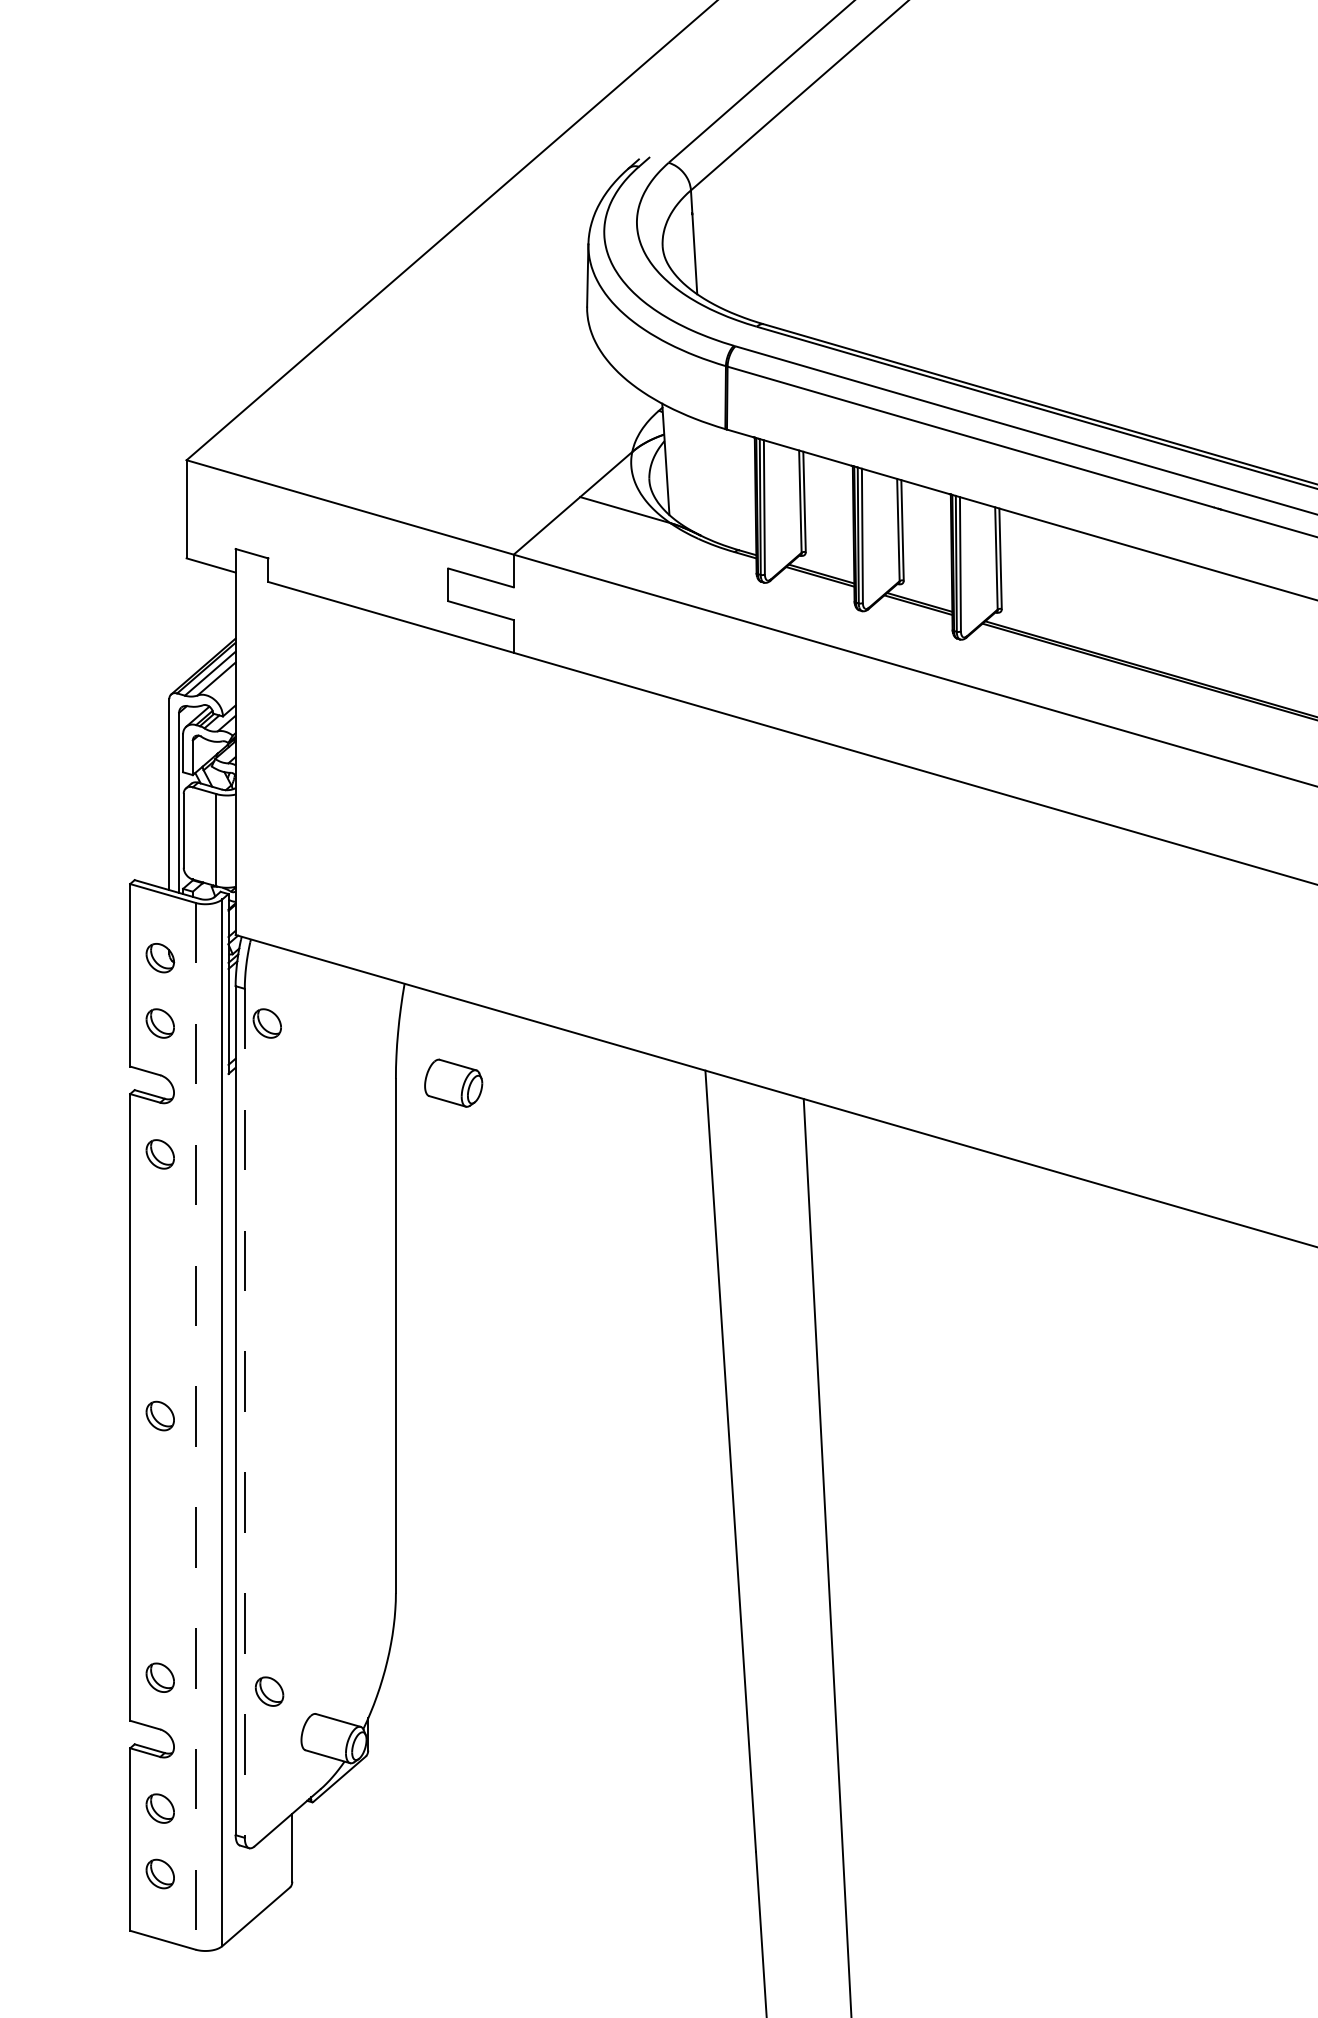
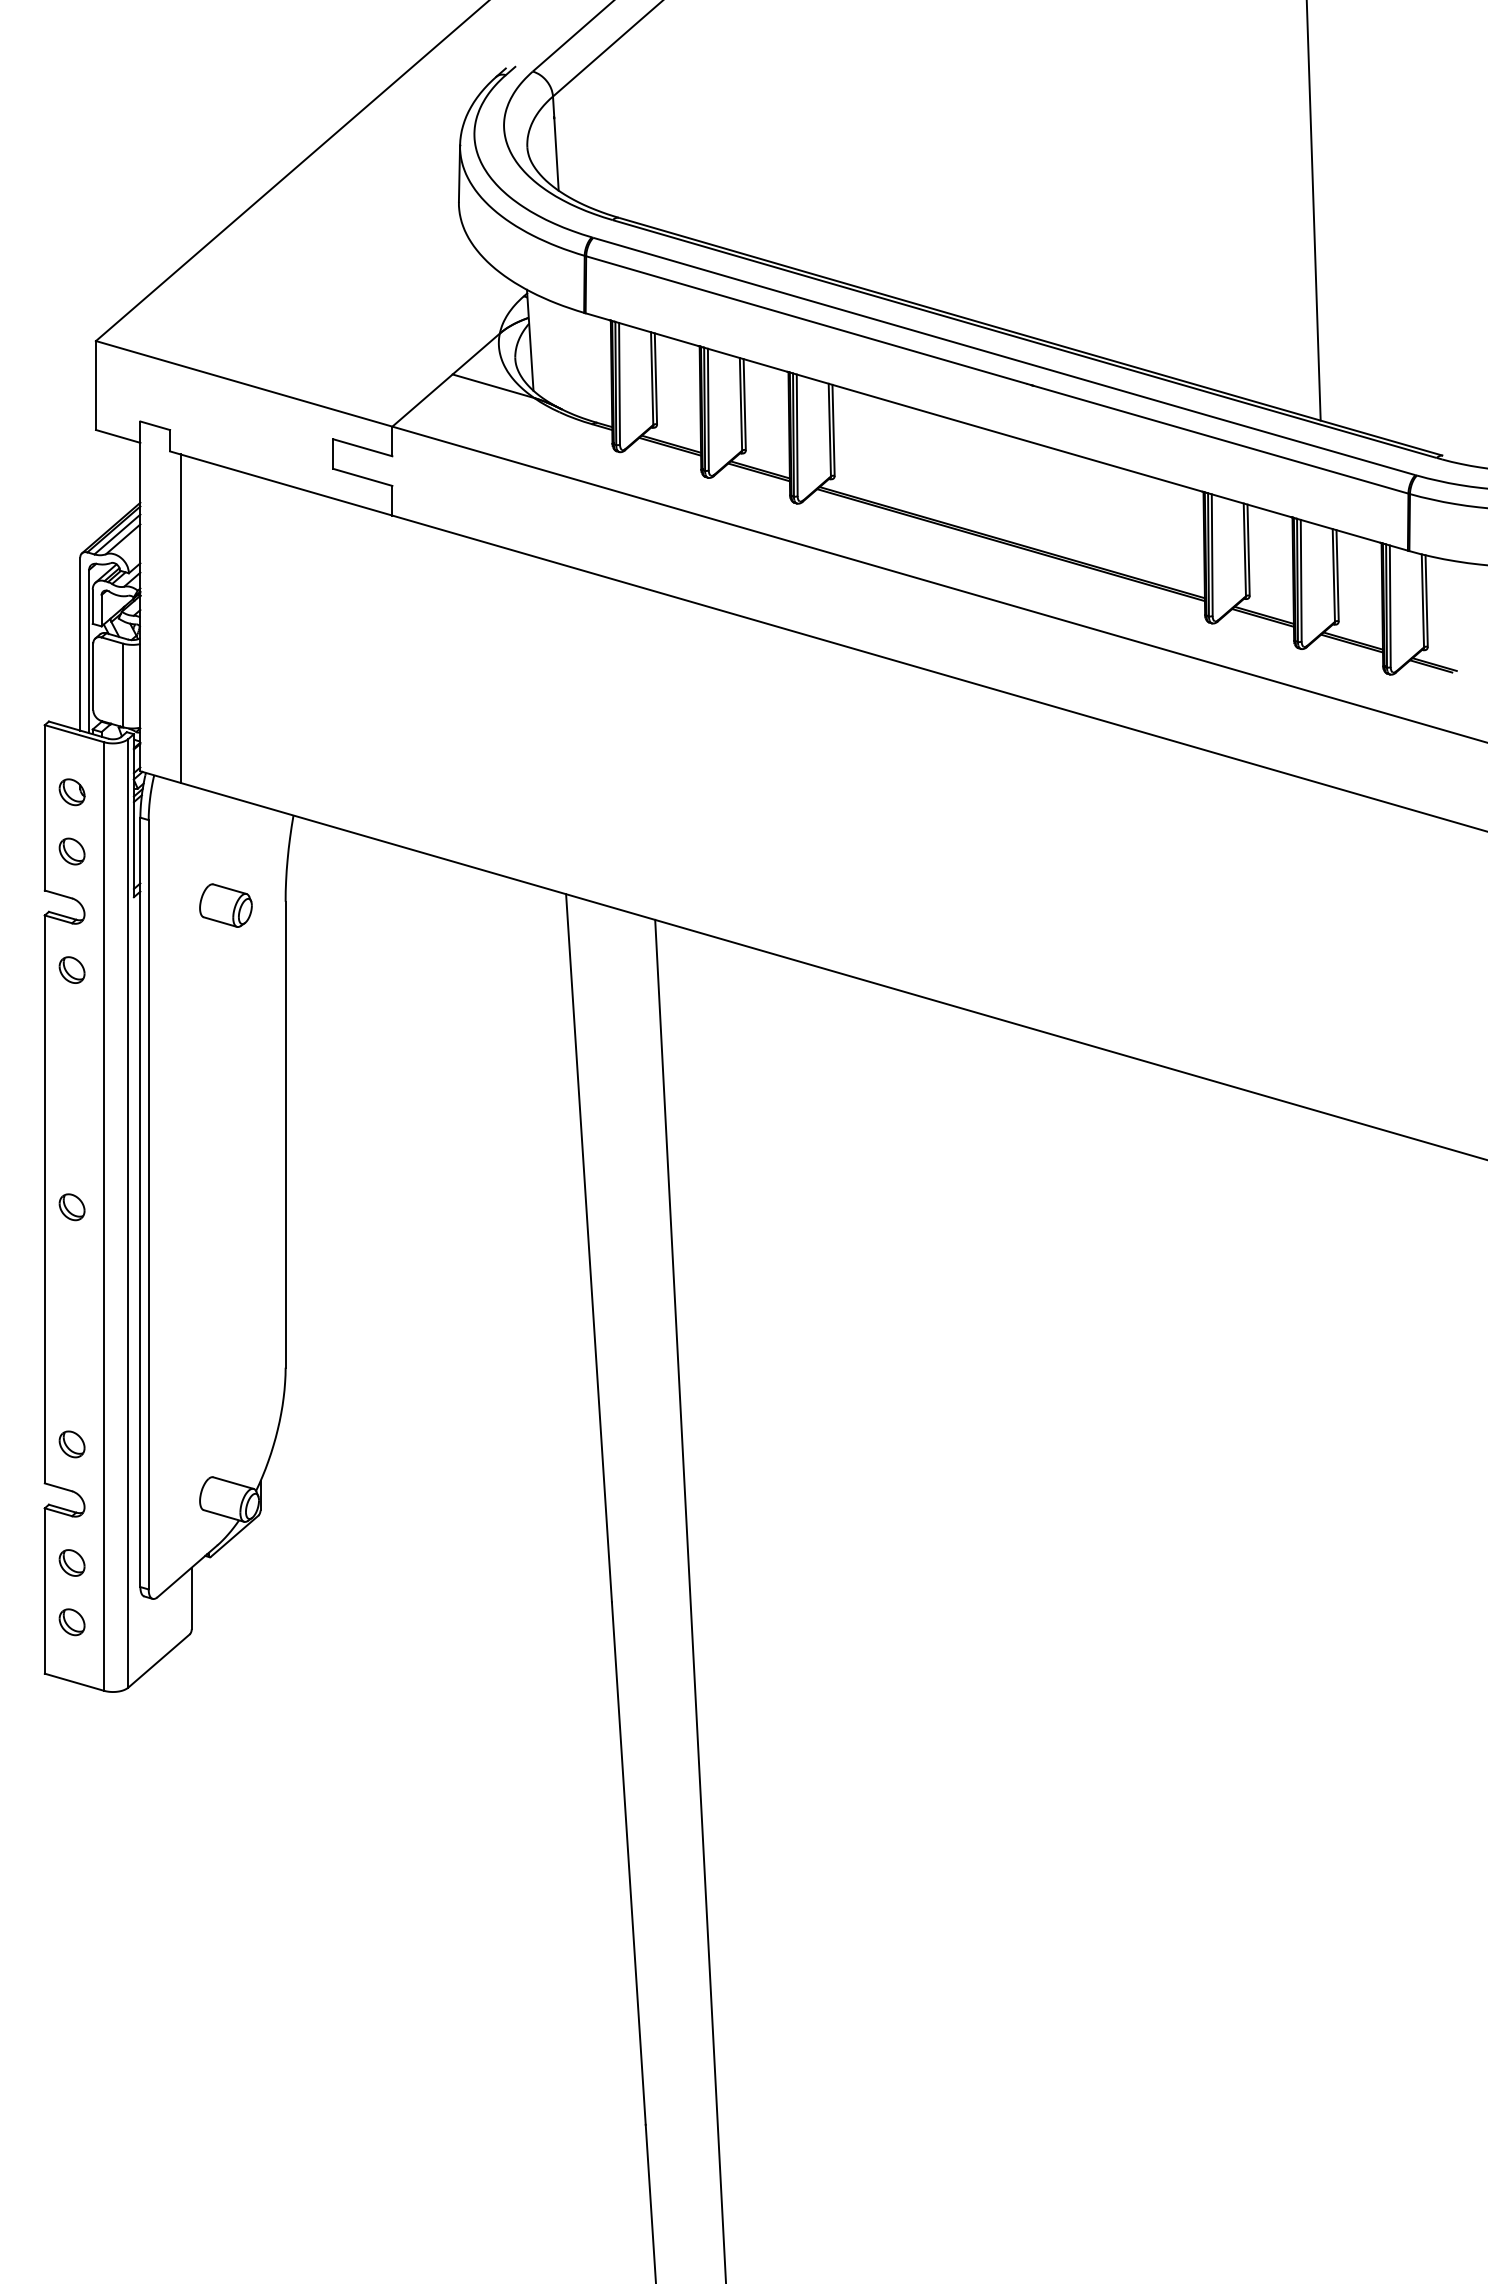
line: (279, 766) -> (180, 618), added
part: (266, 1023) -> (168, 851), removed
part: (453, 1083) -> (225, 905), moved
line: (244, 1413) -> (148, 1204), dashed -> solid
line: (196, 1427) -> (104, 1217), dashed -> solid
part: (268, 1691) -> (170, 1456), removed

